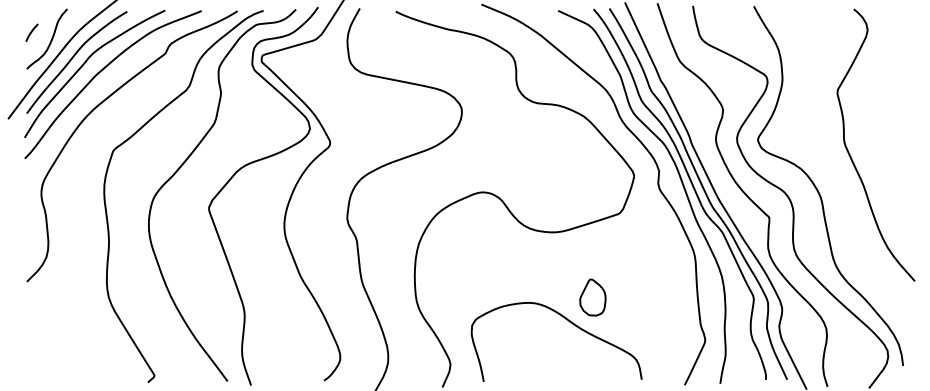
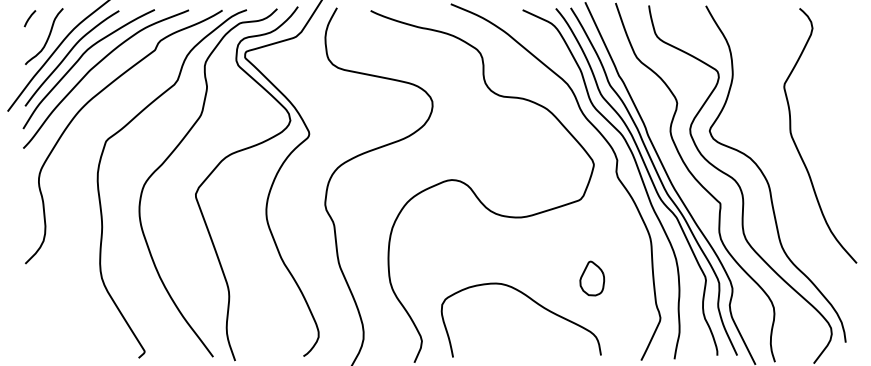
line: (31, 32) -> (29, 18), moved
part: (593, 297) -> (592, 278), moved

